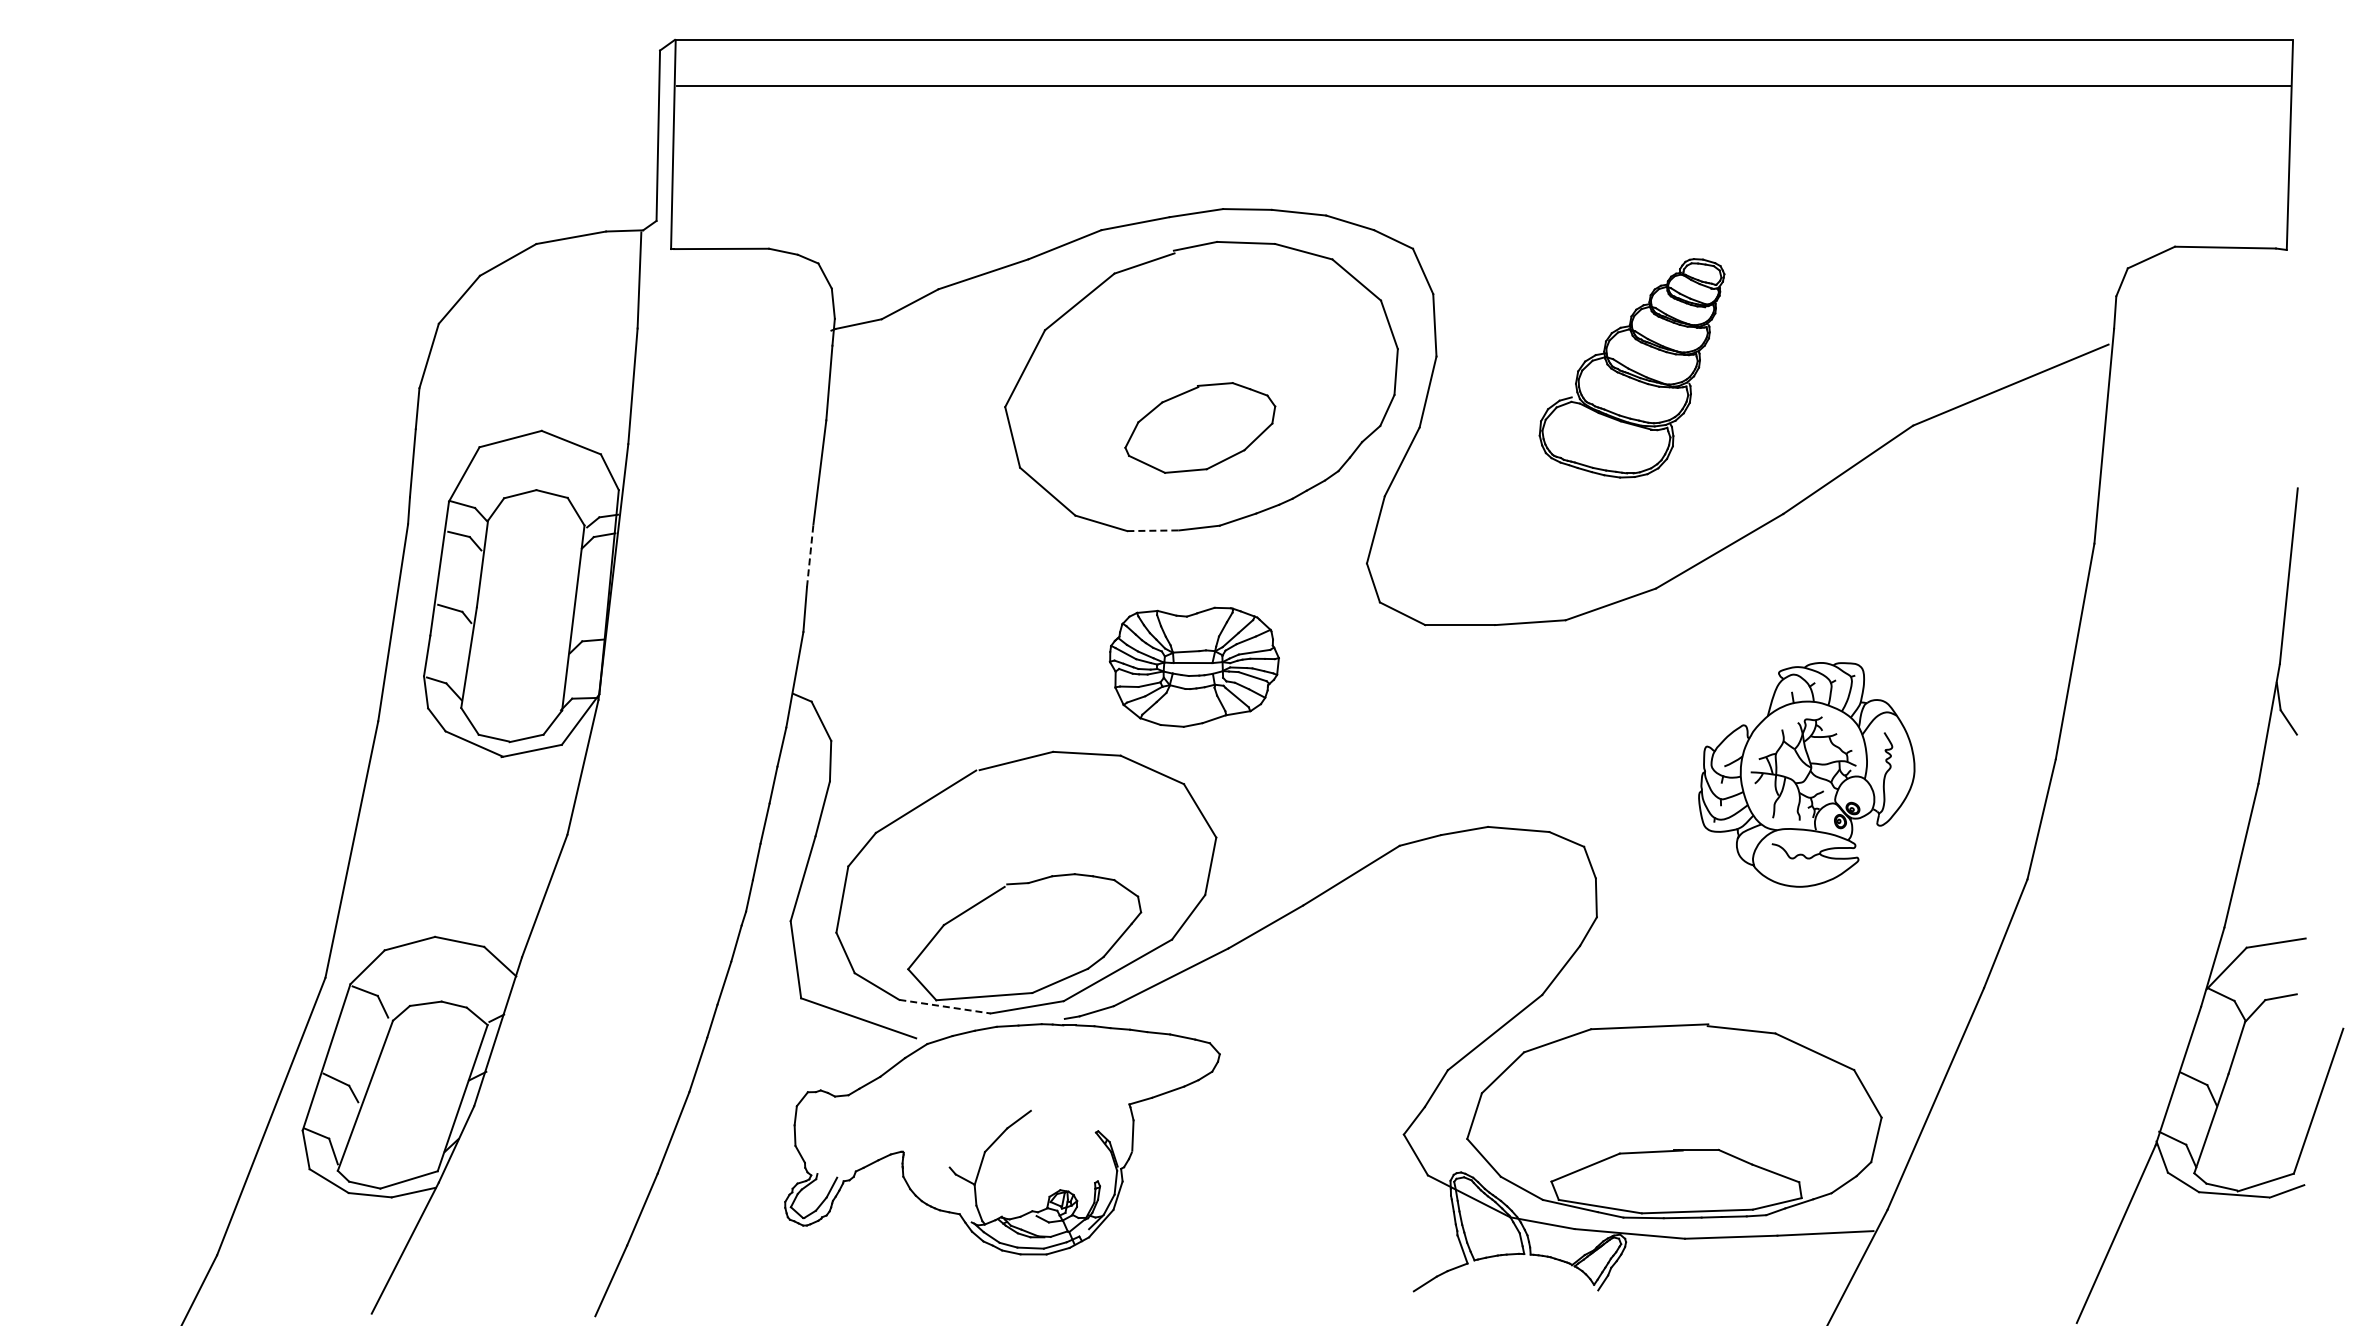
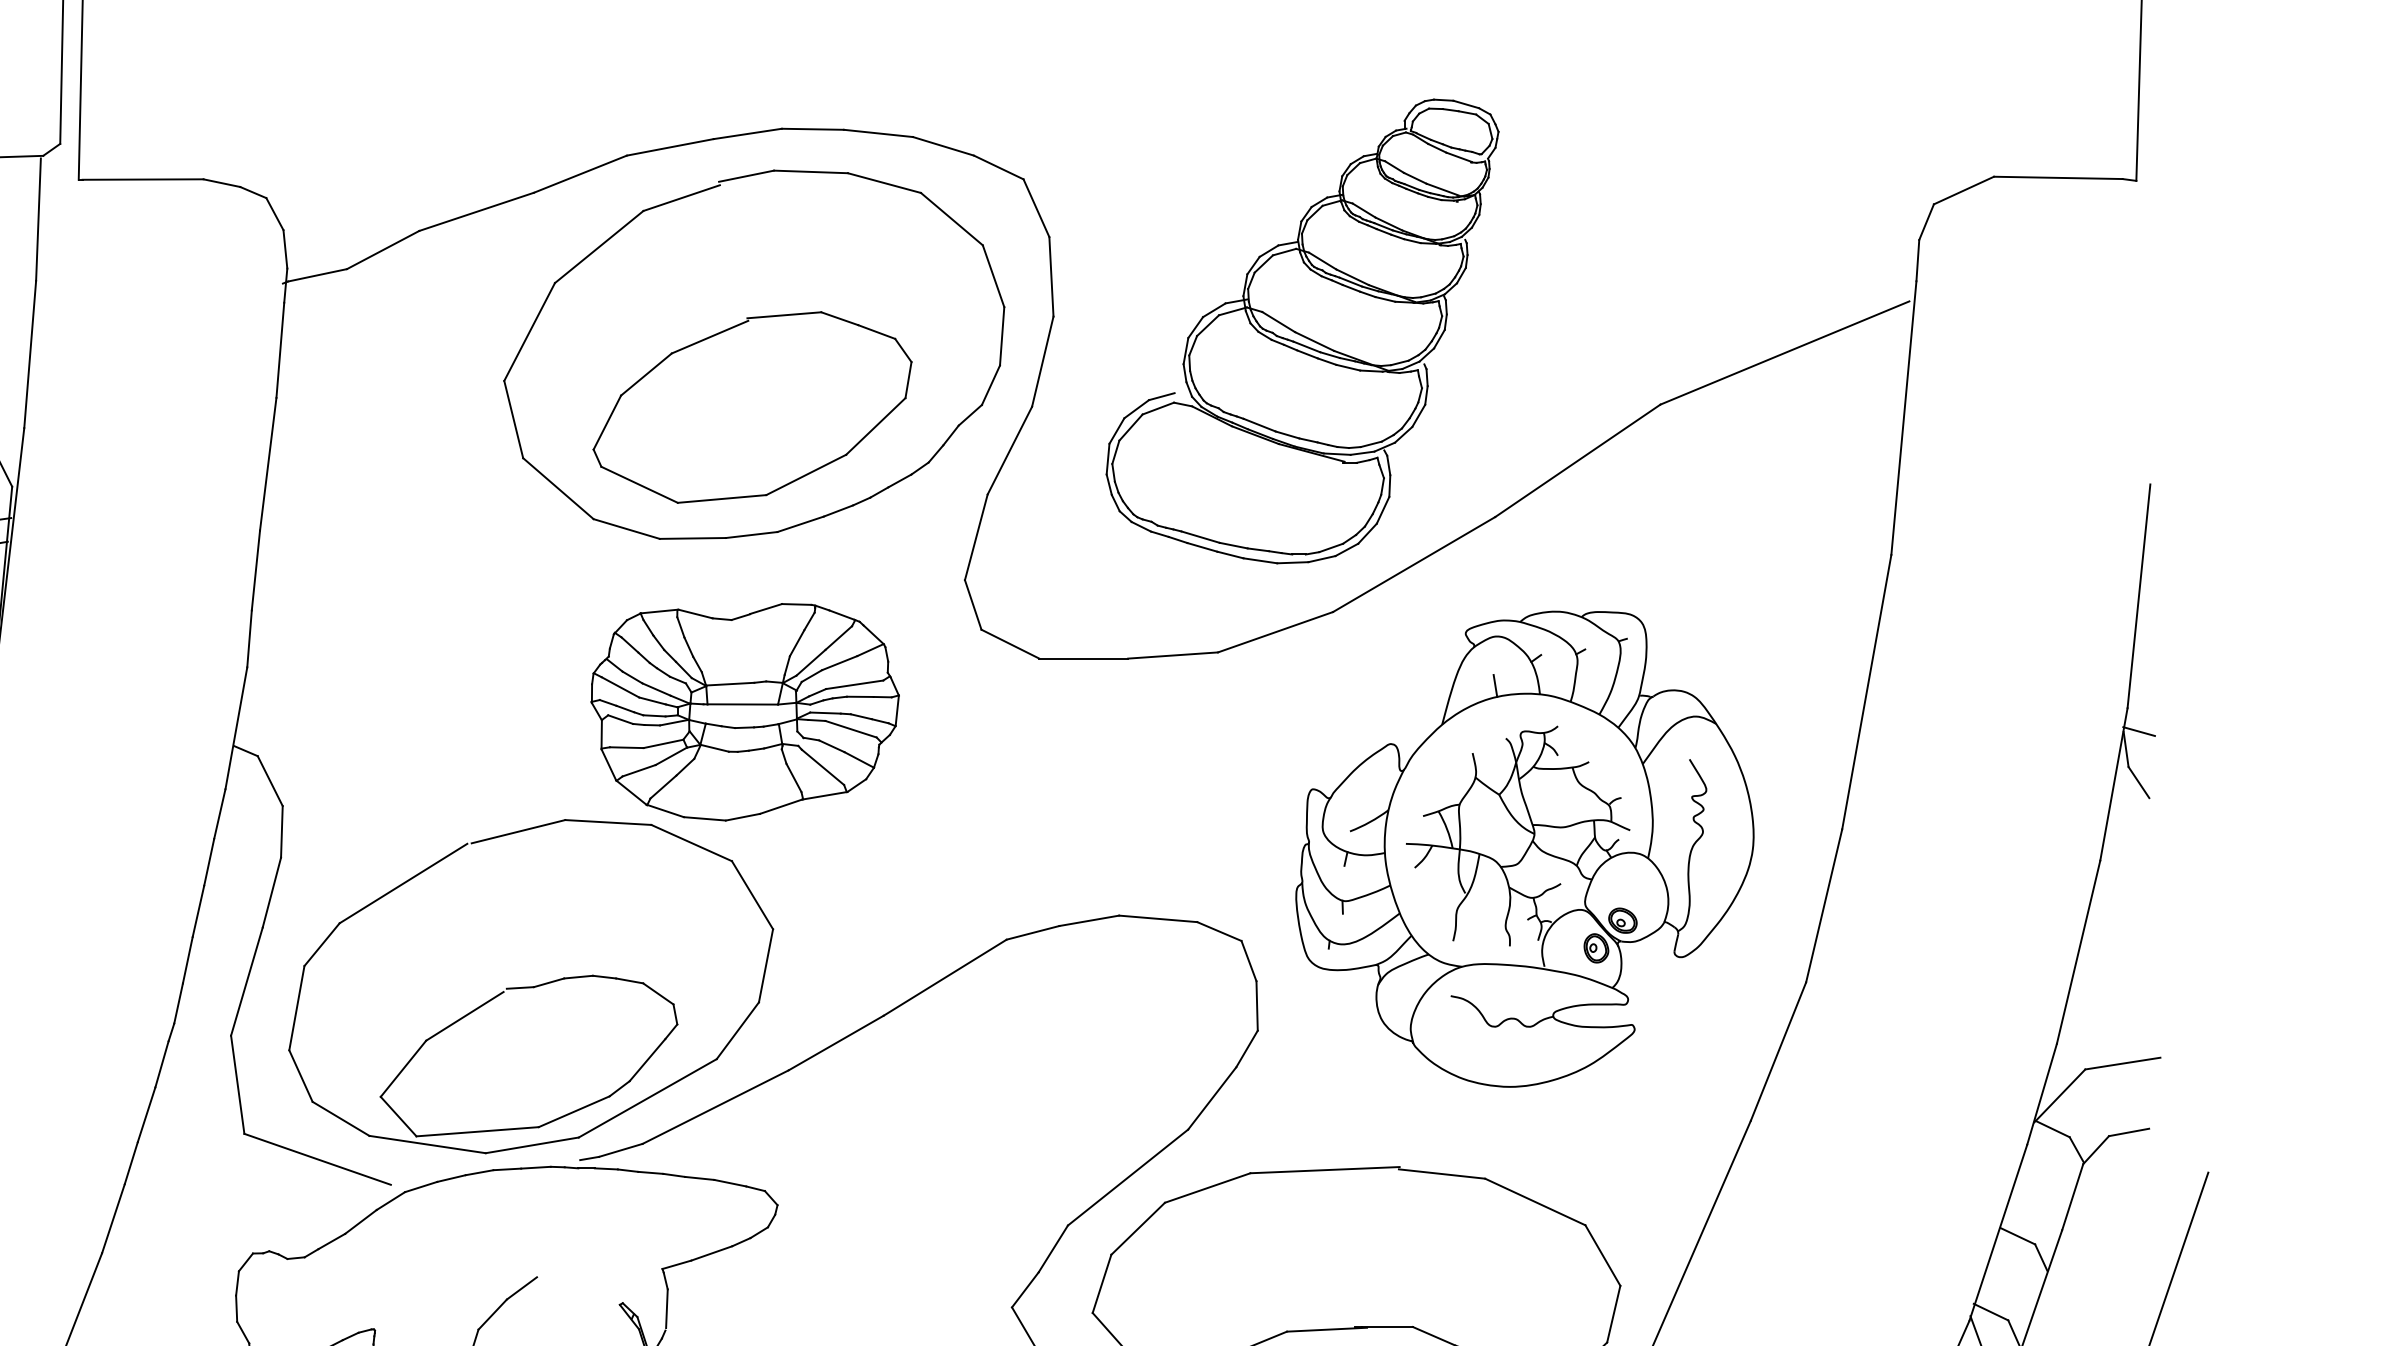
part: (1631, 368) -> (1301, 331), size x1.67
part: (1200, 427) -> (752, 406), size x1.67
line: (1153, 530) -> (693, 538), dashed -> solid
line: (810, 555) -> (256, 569), dashed -> solid
part: (1194, 667) -> (745, 712), size x1.43
line: (2288, 681) -> (2138, 730), added
part: (1806, 774) -> (1524, 848), size x1.67
line: (945, 1006) -> (428, 1144), dashed -> solid

